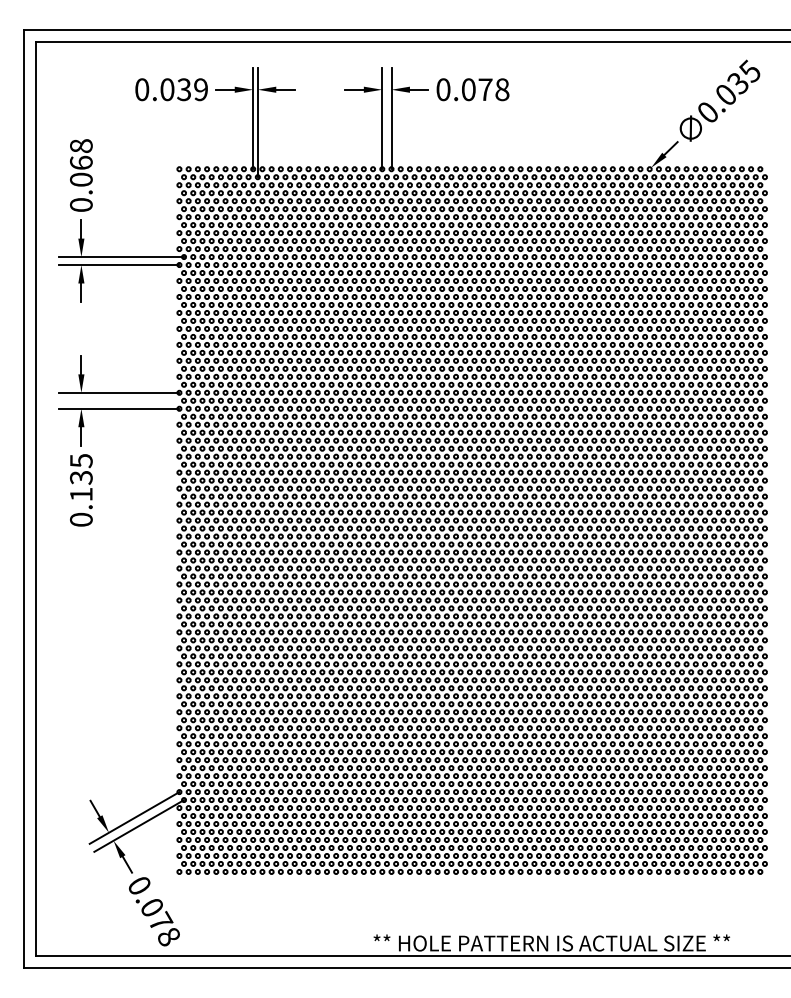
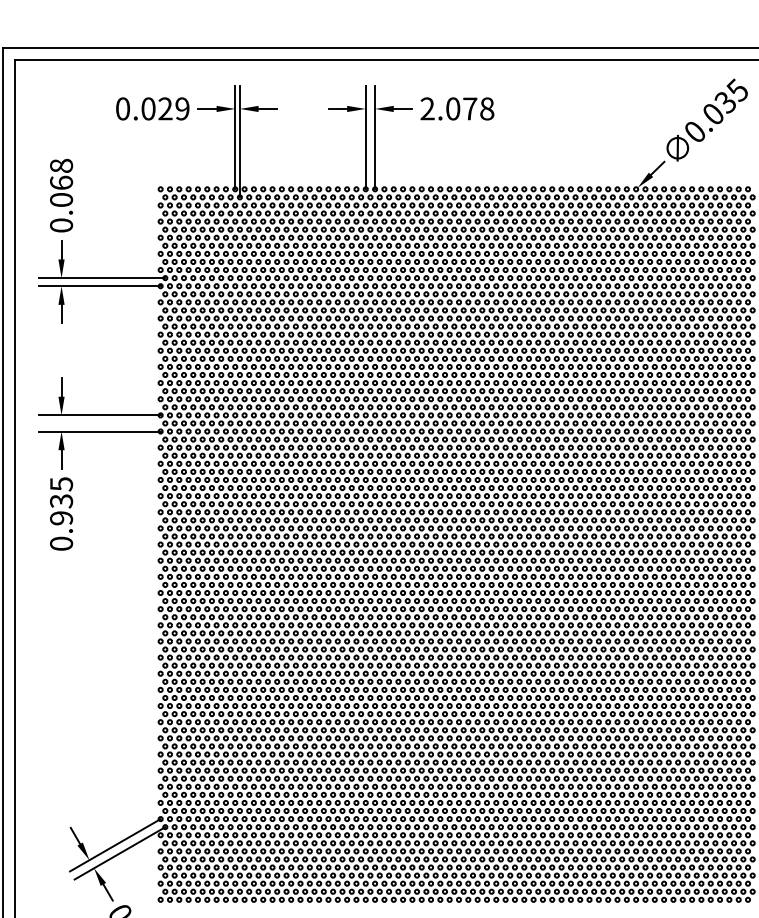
text: (184, 89) -> (165, 108), 0.039 -> 0.029
text: (443, 89) -> (427, 108), 0.078 -> 2.078
text: (81, 494) -> (61, 518), 0.135 -> 0.935

